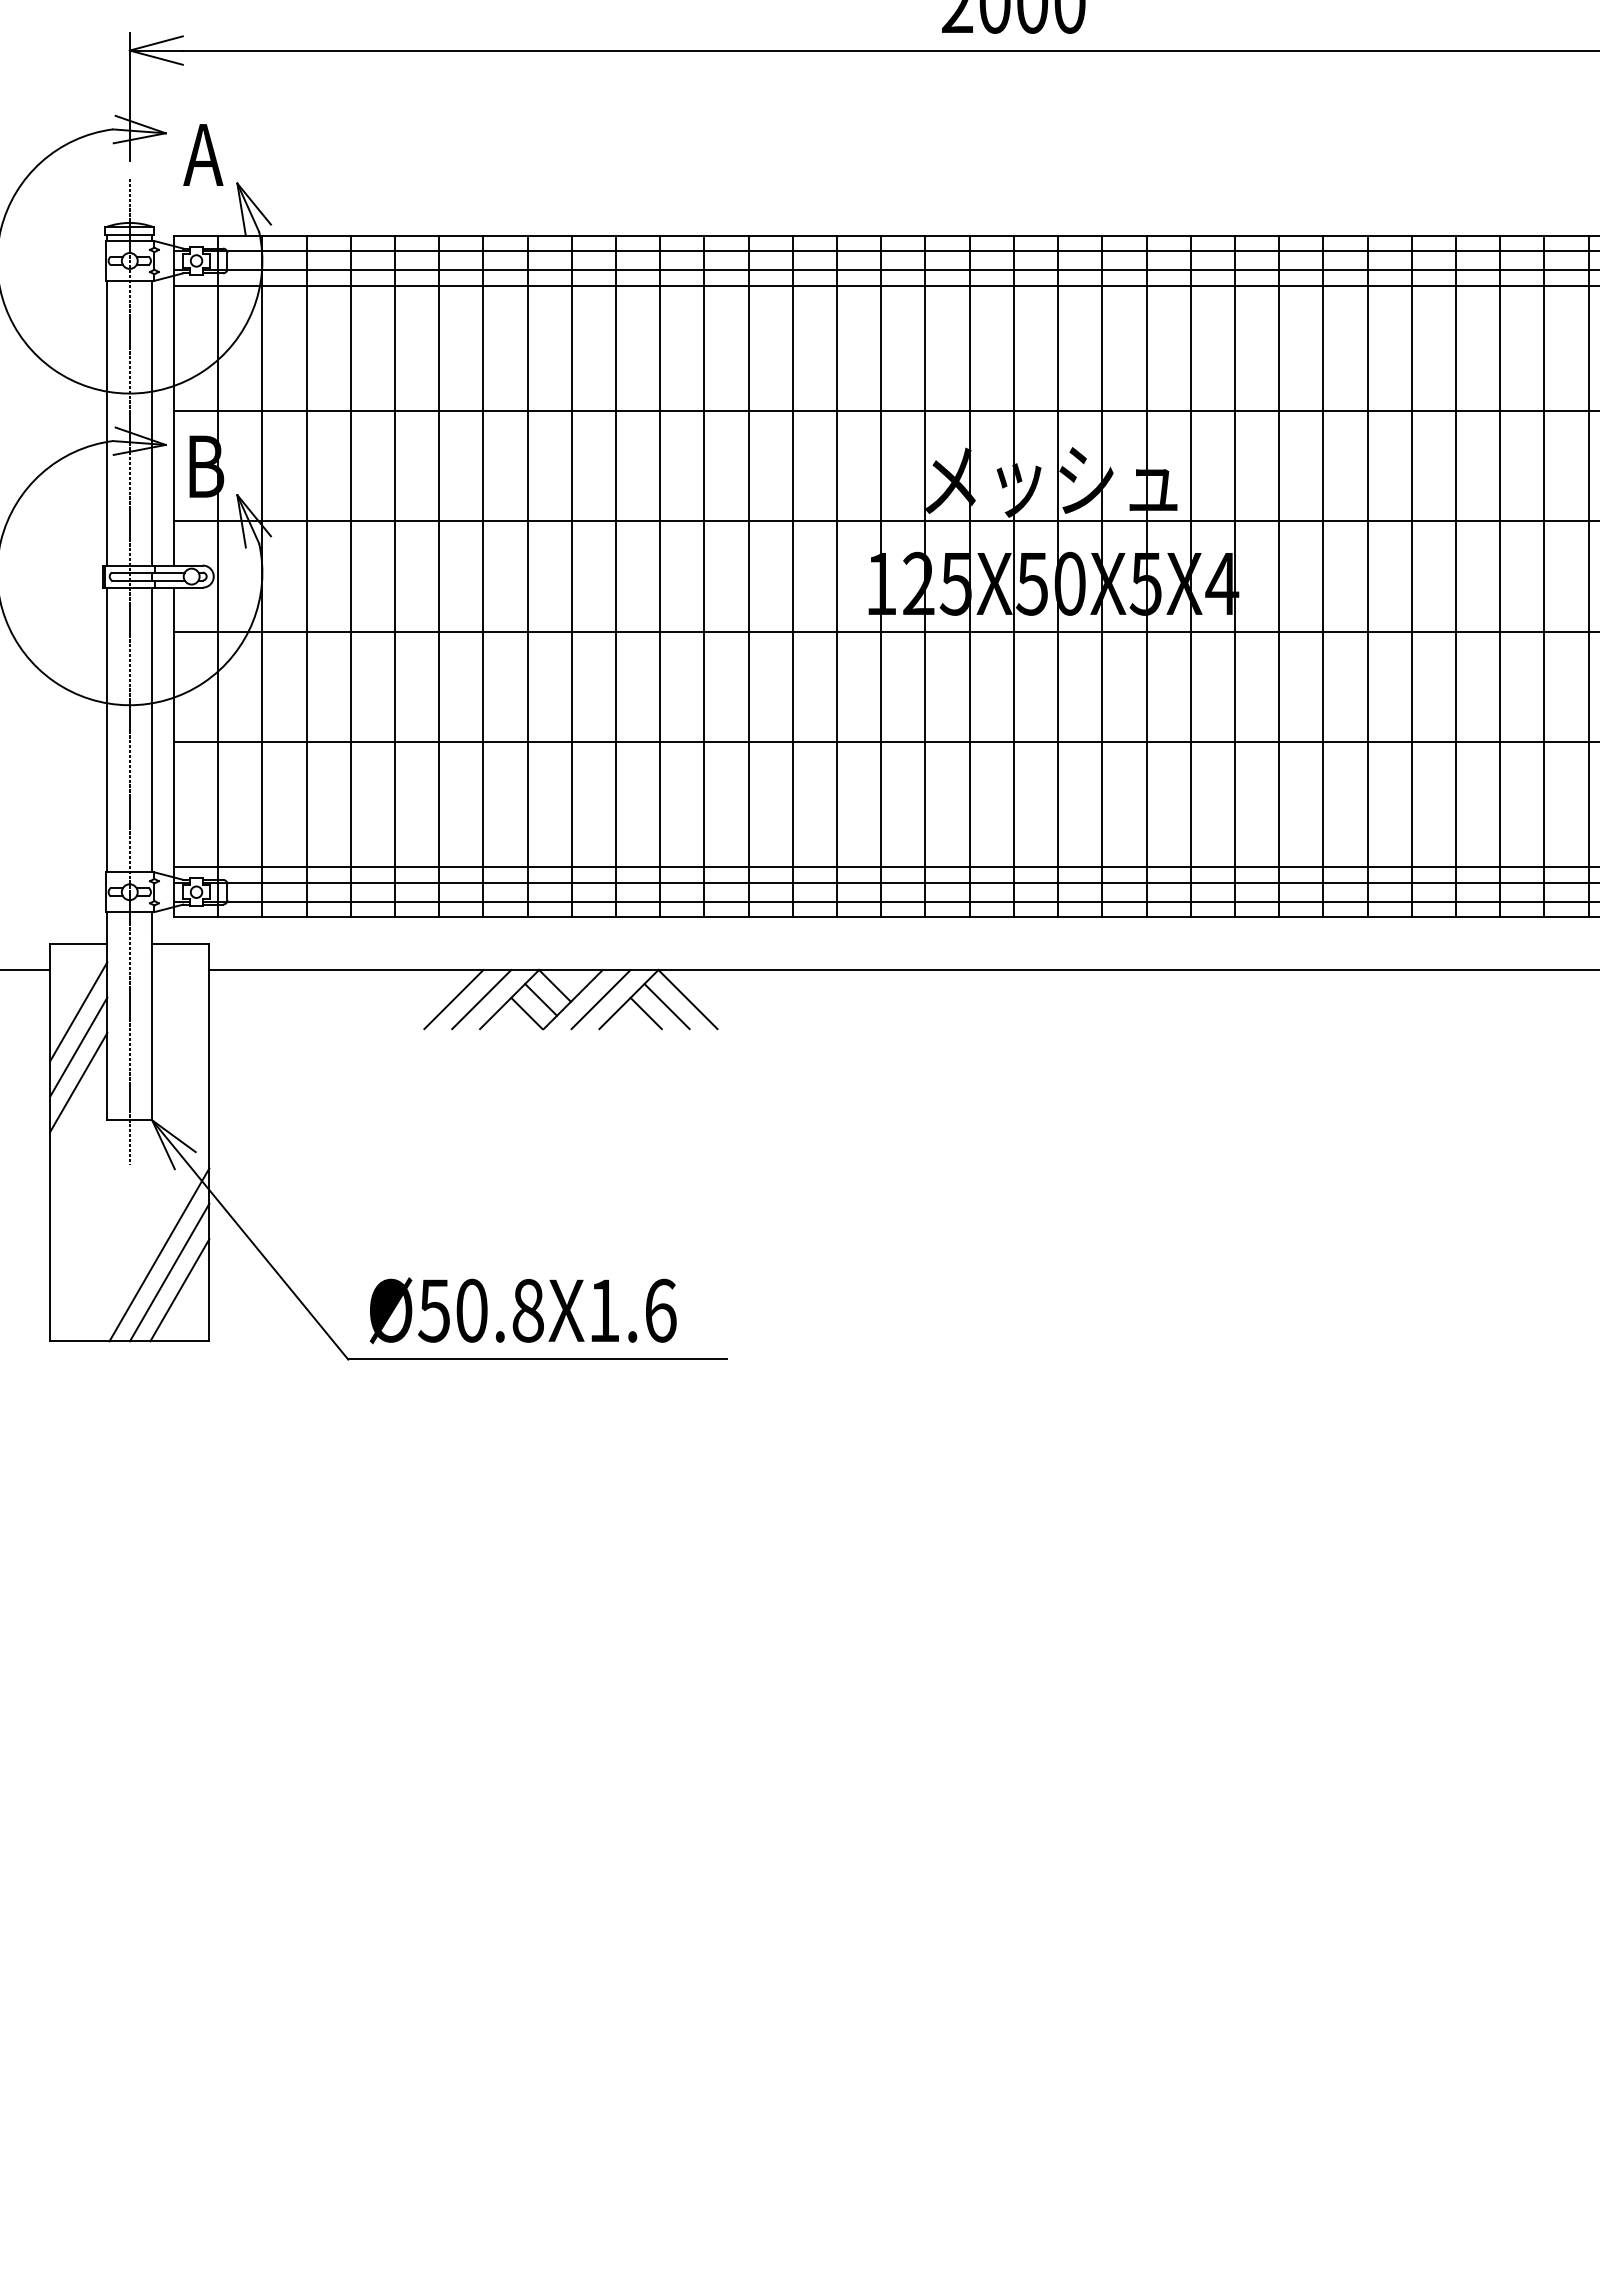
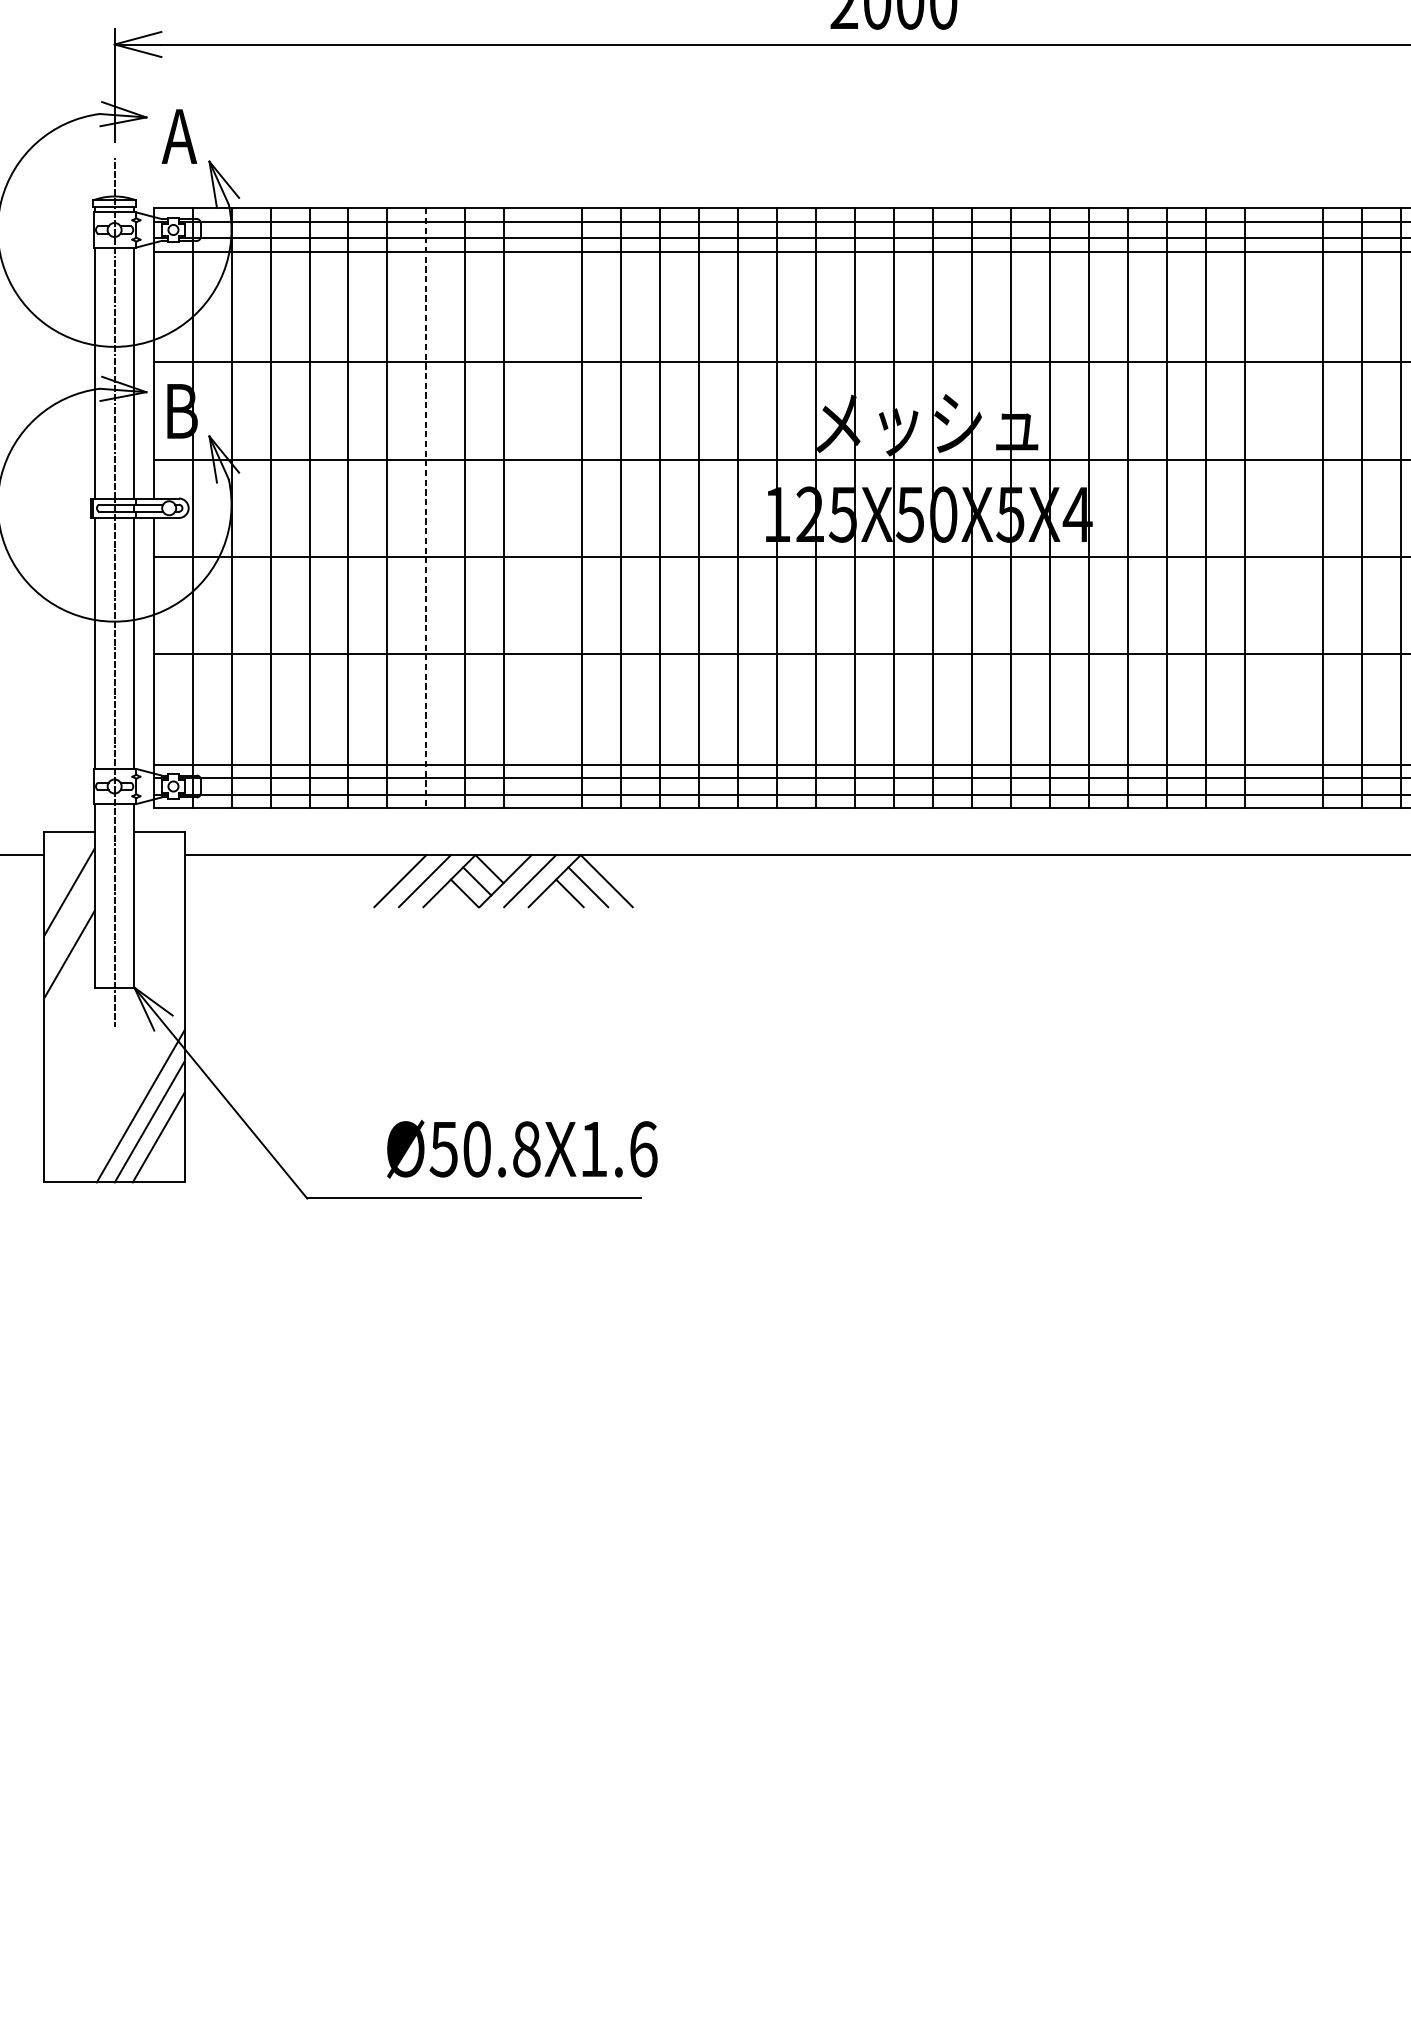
line: (616, 576) -> (543, 508), removed
line: (1455, 576) -> (1283, 508), removed
line: (483, 577) -> (426, 509), solid -> dashed
line: (78, 1046) -> (69, 922), removed
text: (522, 1310) -> (521, 1149), moved

